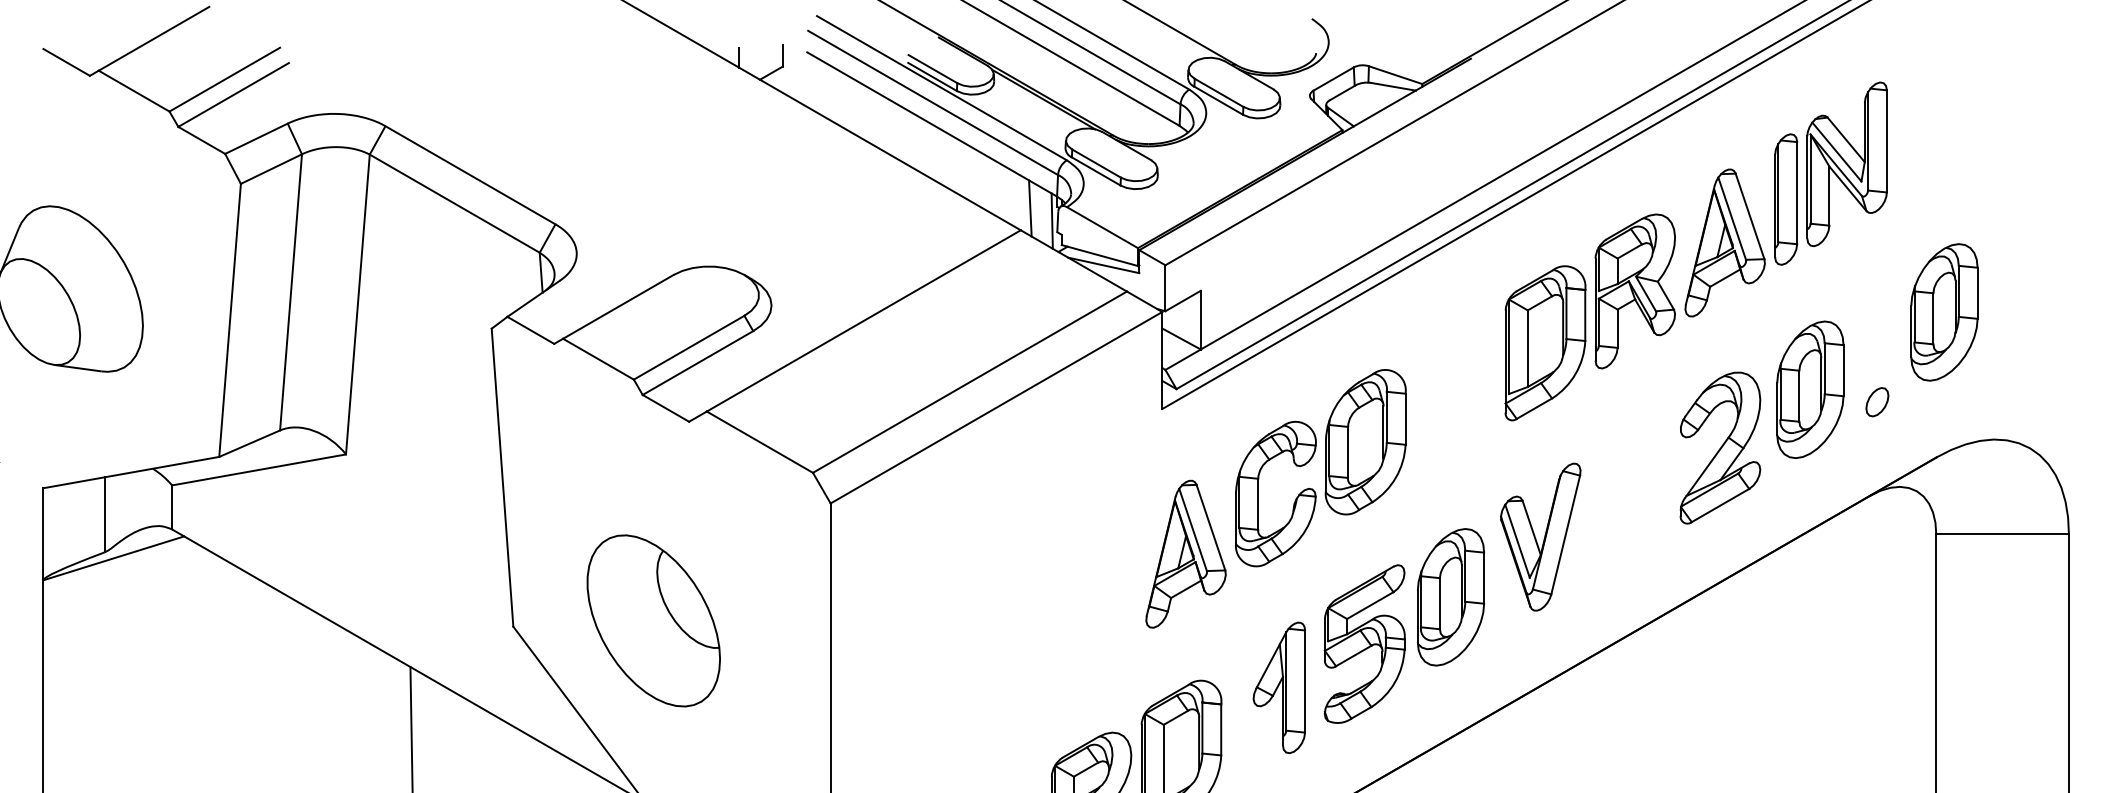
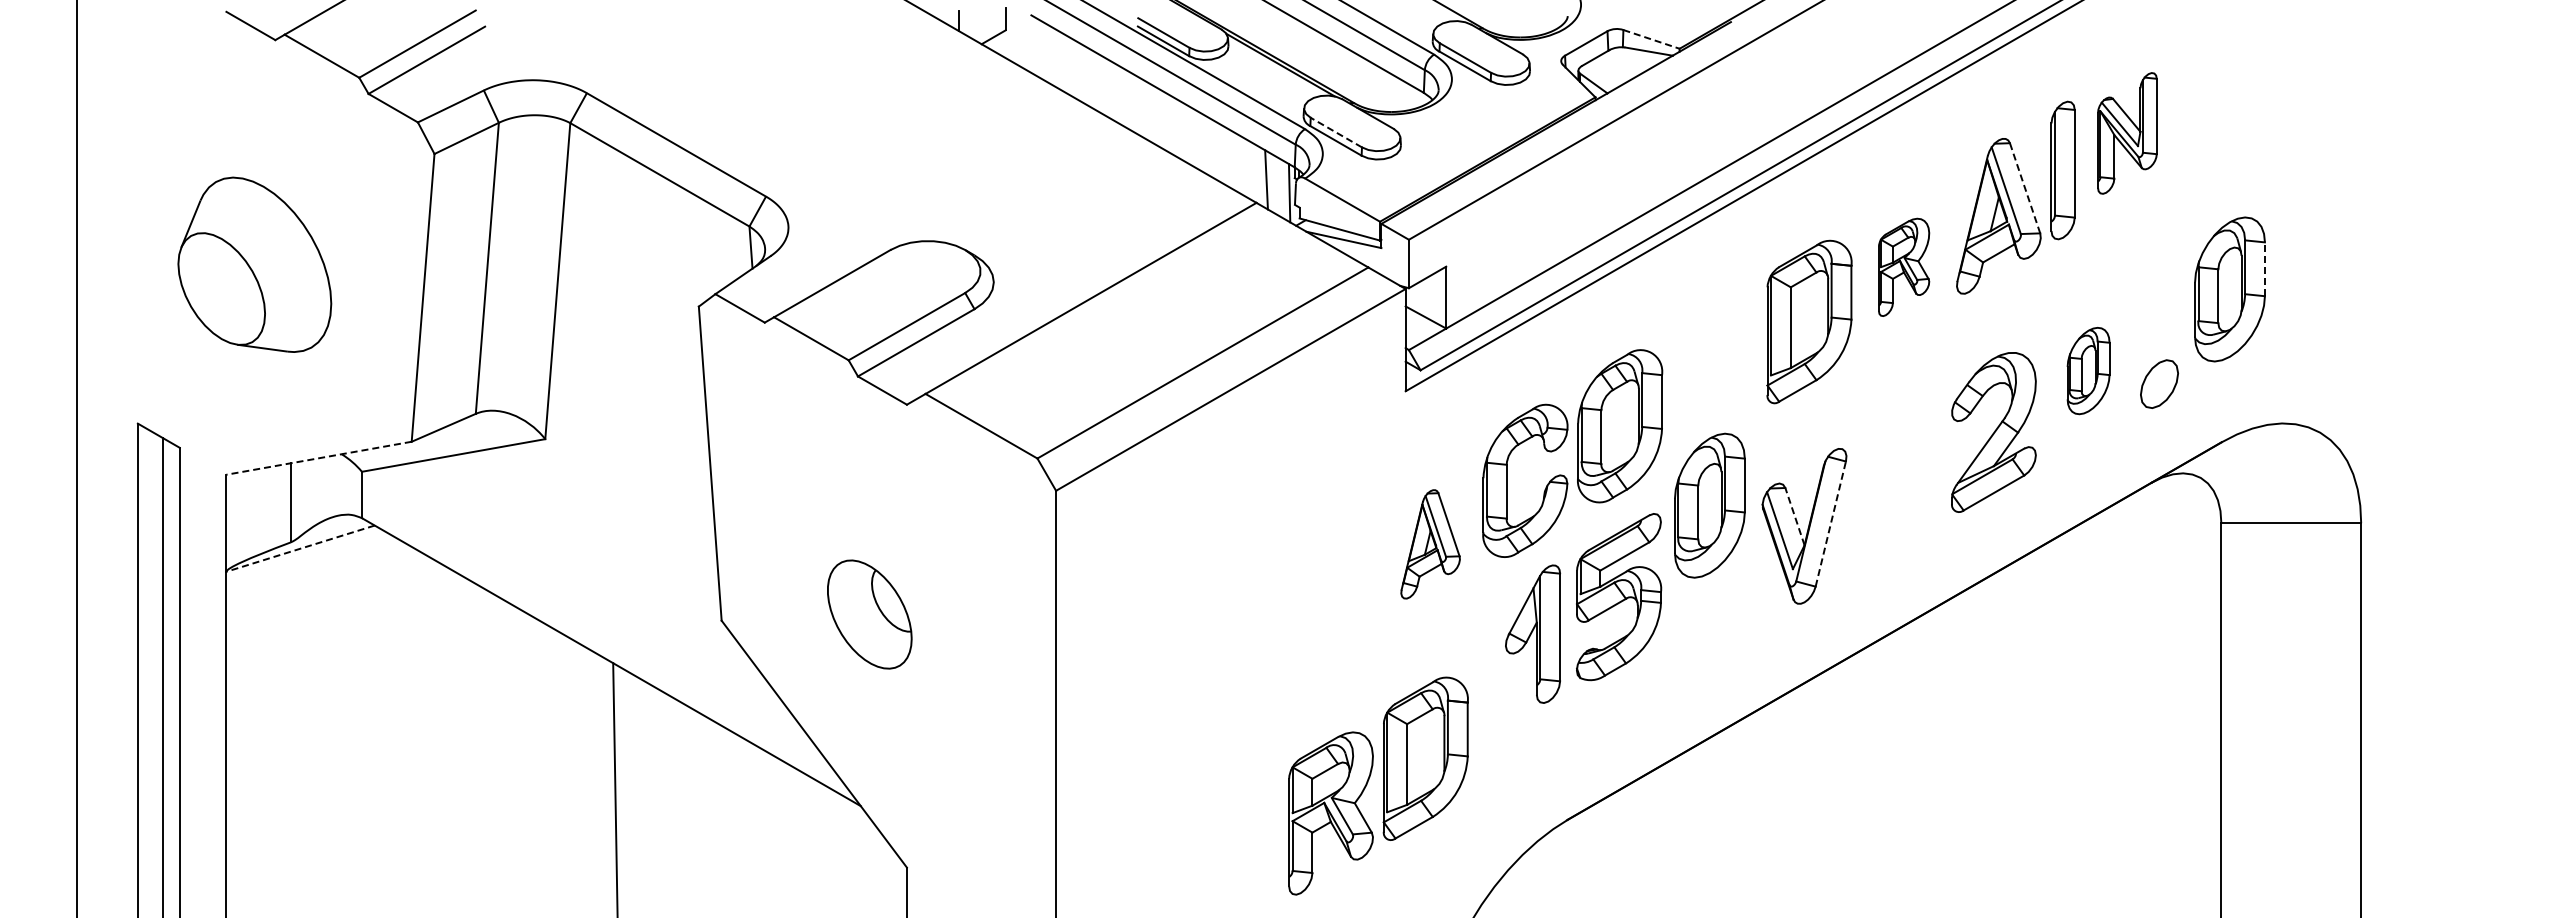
line: (1395, 75) -> (1651, 39), solid -> dashed
line: (1096, 163) -> (1336, 132), solid -> dashed
part: (1847, 164) -> (2127, 133), size x0.7
line: (1750, 216) -> (2025, 188), solid -> dashed
part: (1634, 291) -> (1903, 267), size x0.6
line: (1977, 293) -> (2264, 269), solid -> dashed
part: (1810, 389) -> (2088, 370), size x0.6
part: (1876, 401) -> (2158, 383), size x1.6
line: (130, 472) -> (318, 458), solid -> dashed
line: (1531, 527) -> (1794, 516), solid -> dashed
line: (1565, 534) -> (1830, 523), solid -> dashed
part: (1185, 554) -> (1430, 544), size x0.7
line: (113, 558) -> (300, 548), solid -> dashed
part: (1450, 597) -> (1709, 505), moved
part: (653, 620) -> (869, 614), size x0.6
part: (1365, 644) -> (1619, 597), moved
part: (1279, 687) -> (1533, 633), moved

